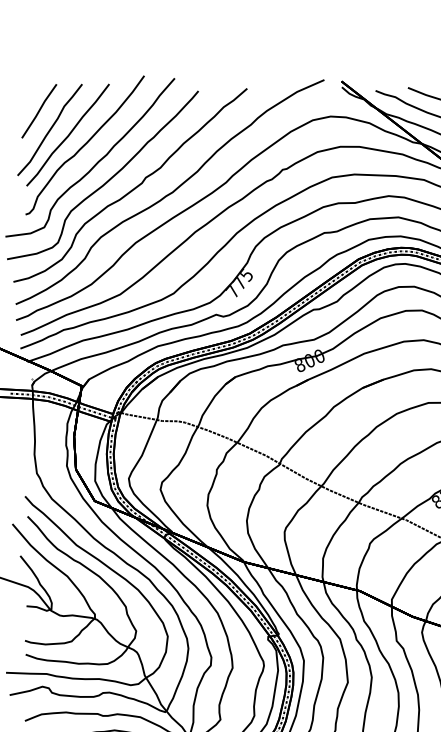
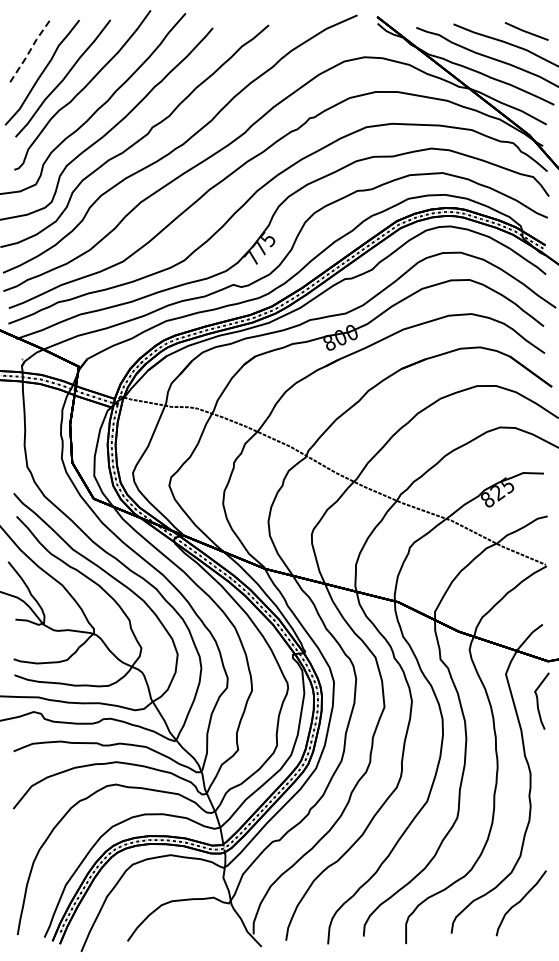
line: (39, 110) -> (30, 50), solid -> dashed

